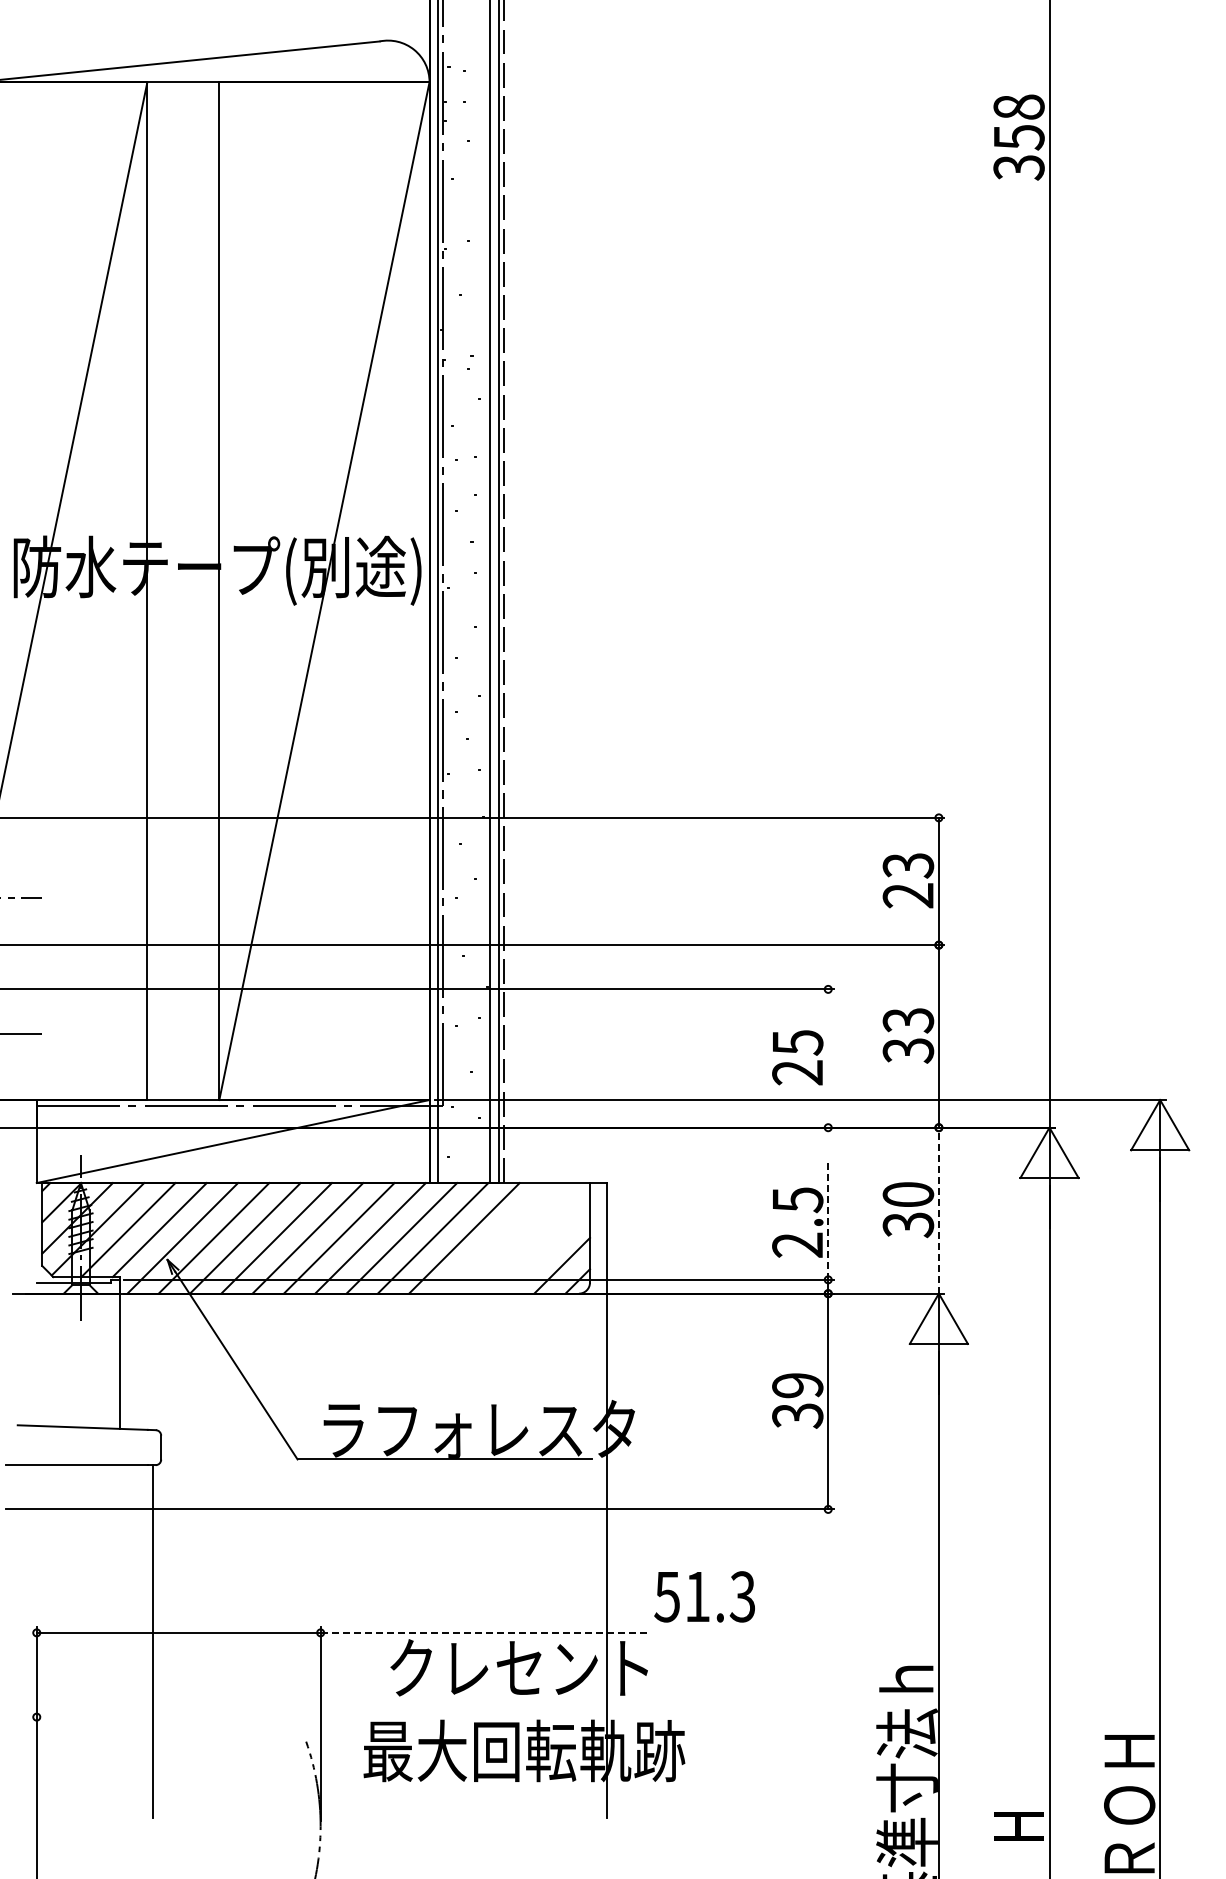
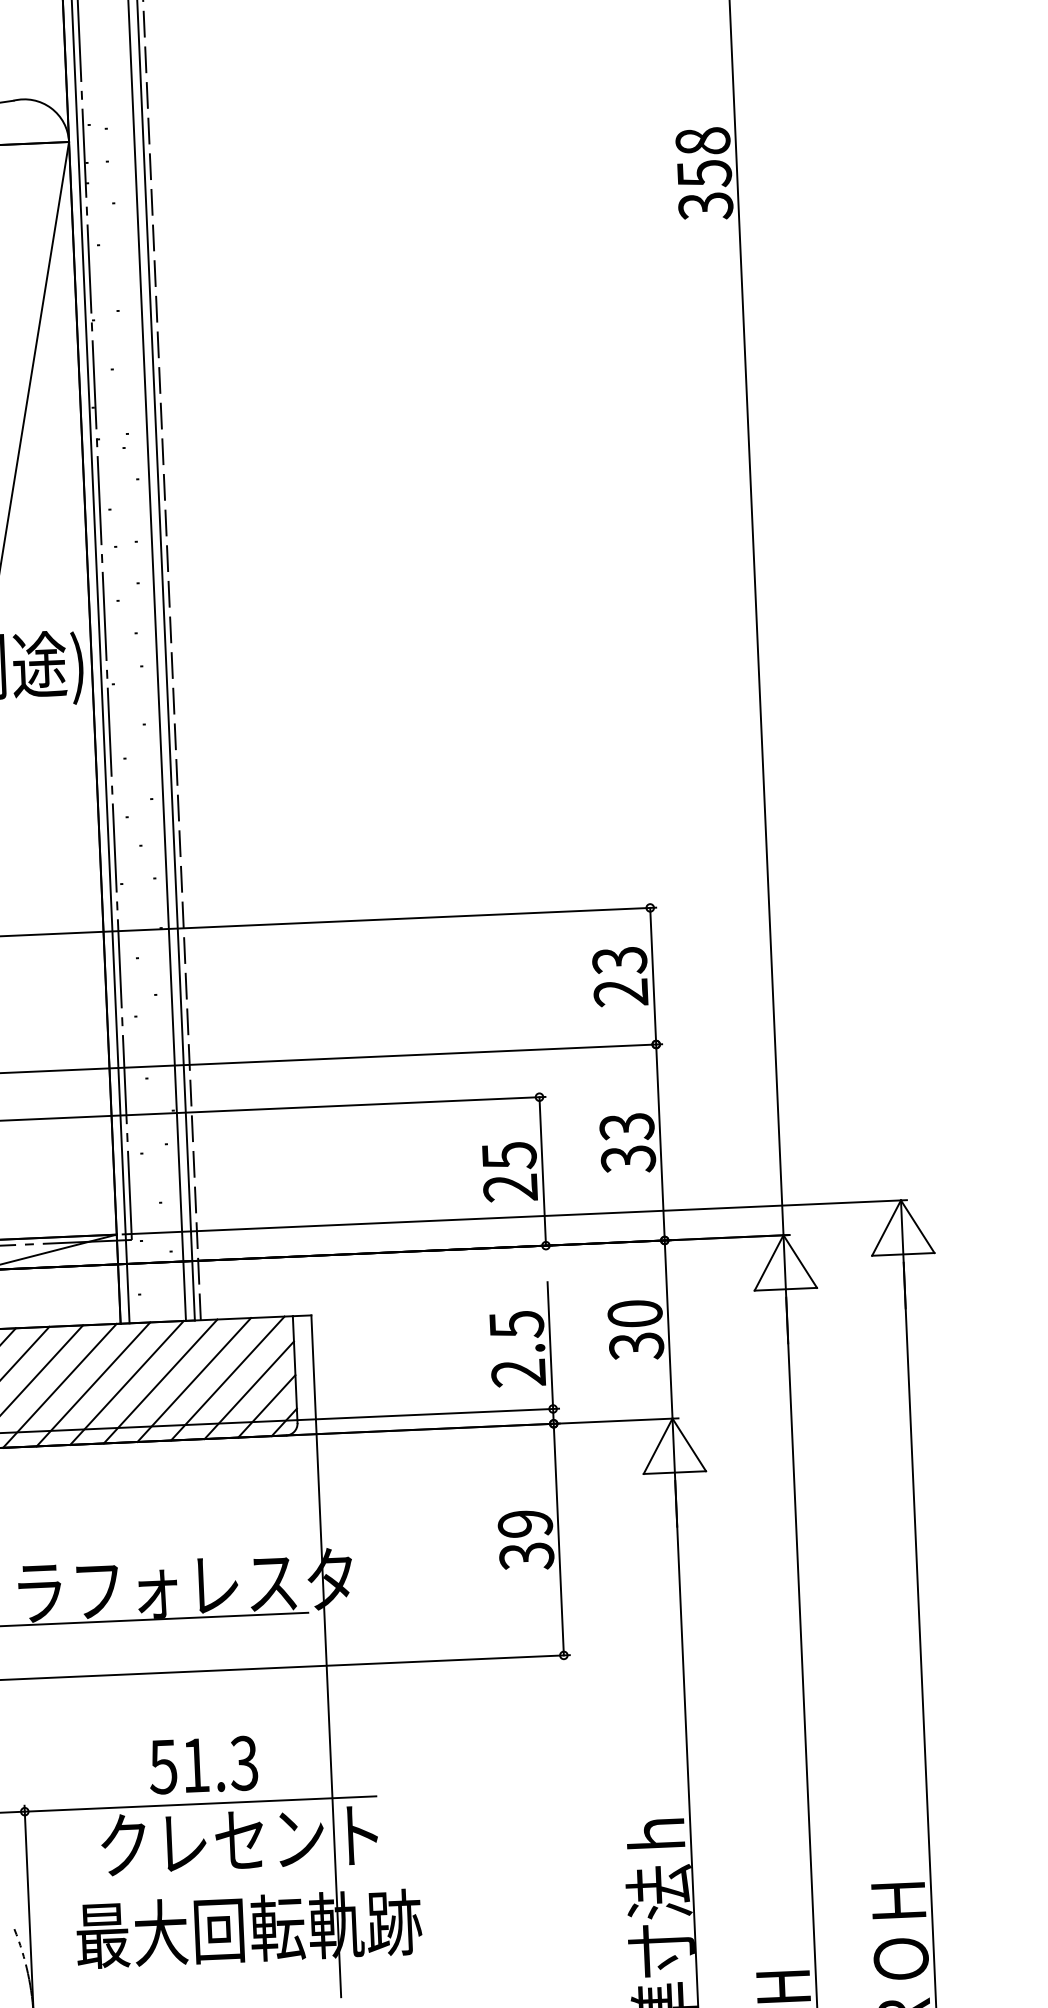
line: (828, 1058) -> (543, 1171), added
line: (938, 1210) -> (668, 1329), dashed -> solid
line: (828, 1220) -> (550, 1345), dashed -> solid
line: (495, 1238) -> (194, 1380), added
line: (526, 1238) -> (227, 1378), added
line: (546, 1249) -> (249, 1389), added
text: (704, 1596) -> (203, 1764), moved
line: (484, 1632) -> (200, 1803), dashed -> solid

